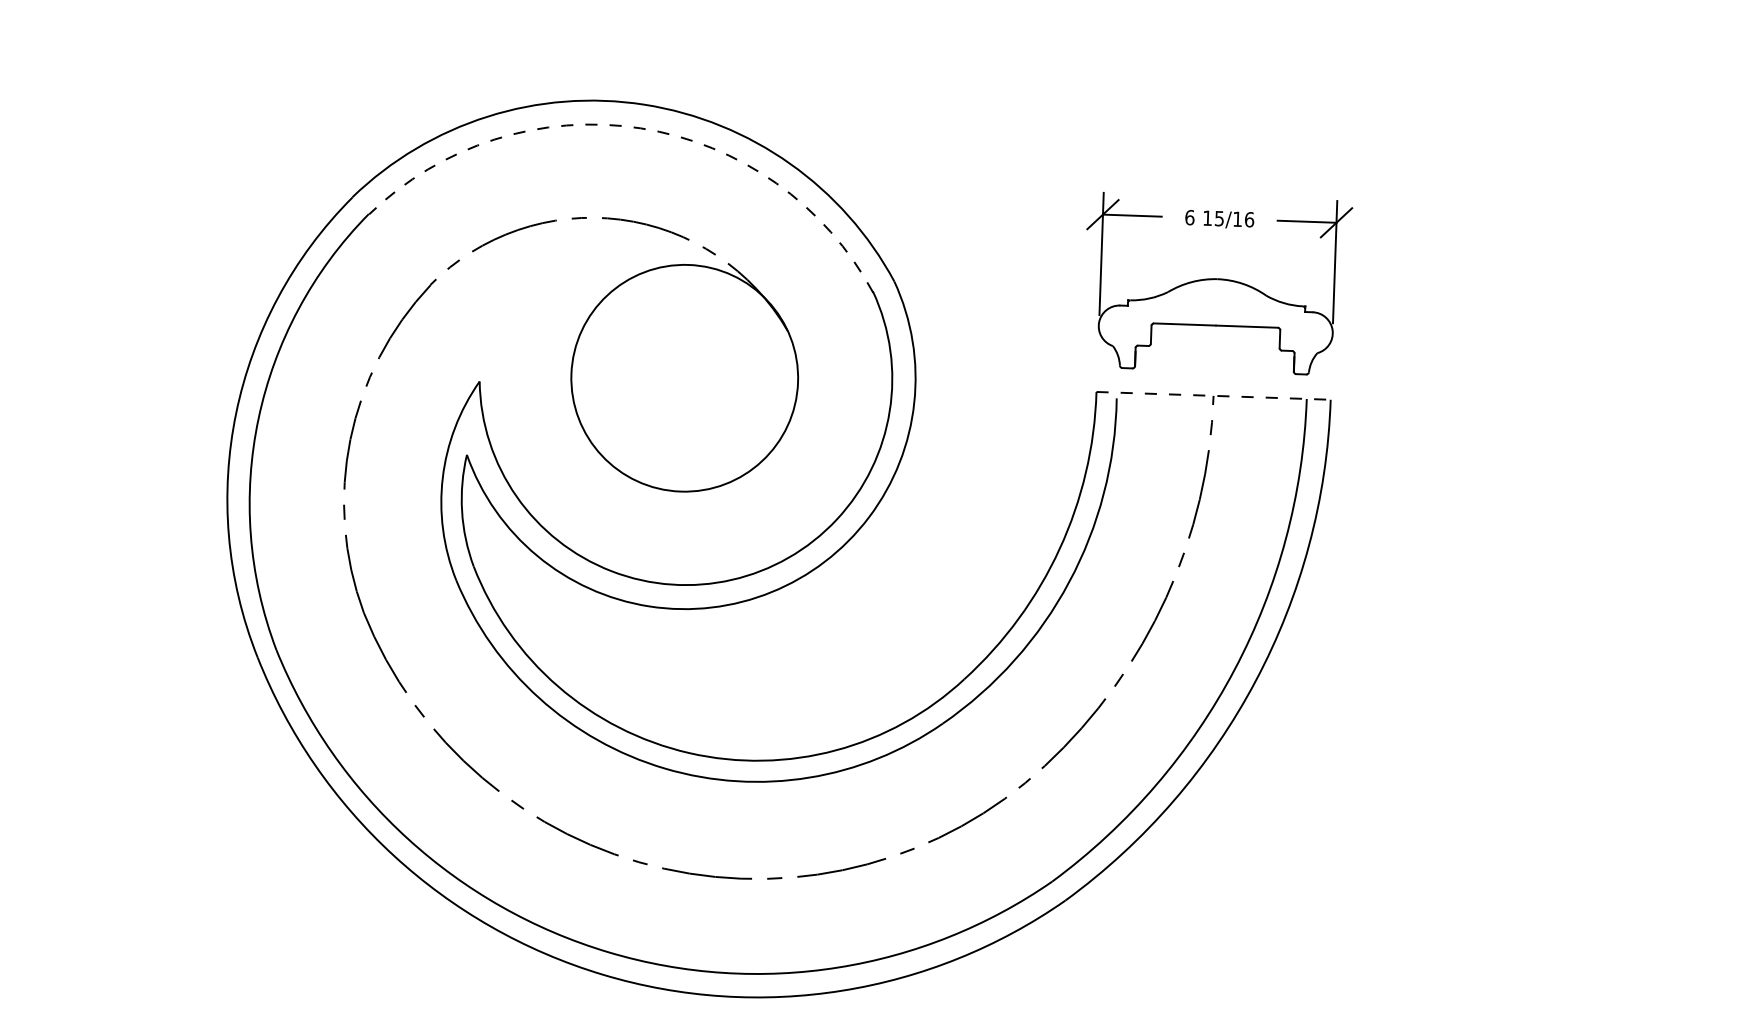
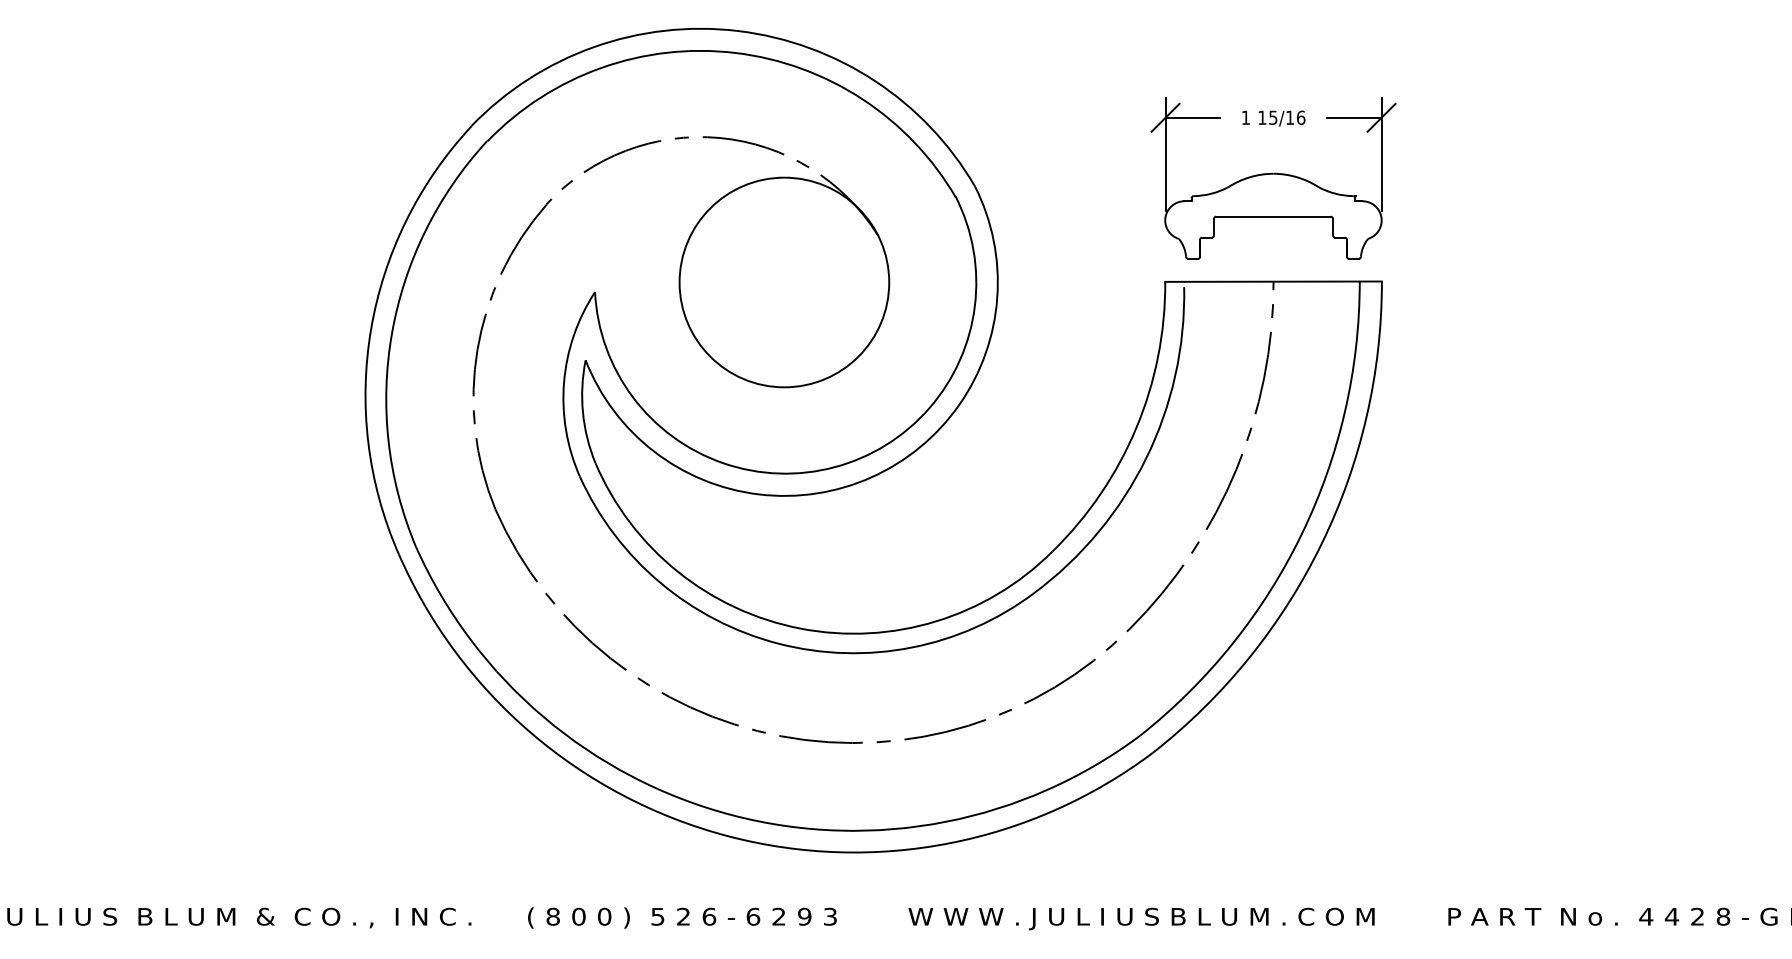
arc: (640, 128) -> (735, 53), dashed -> solid
text: (1189, 217) -> (1245, 117), 6 -> 1
line: (1214, 395) -> (1274, 281), dashed -> solid

